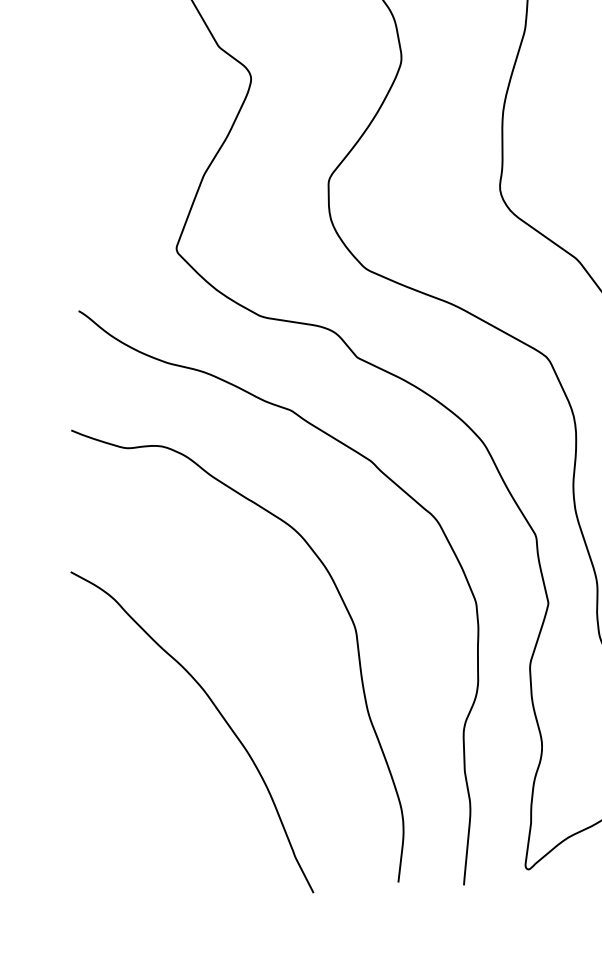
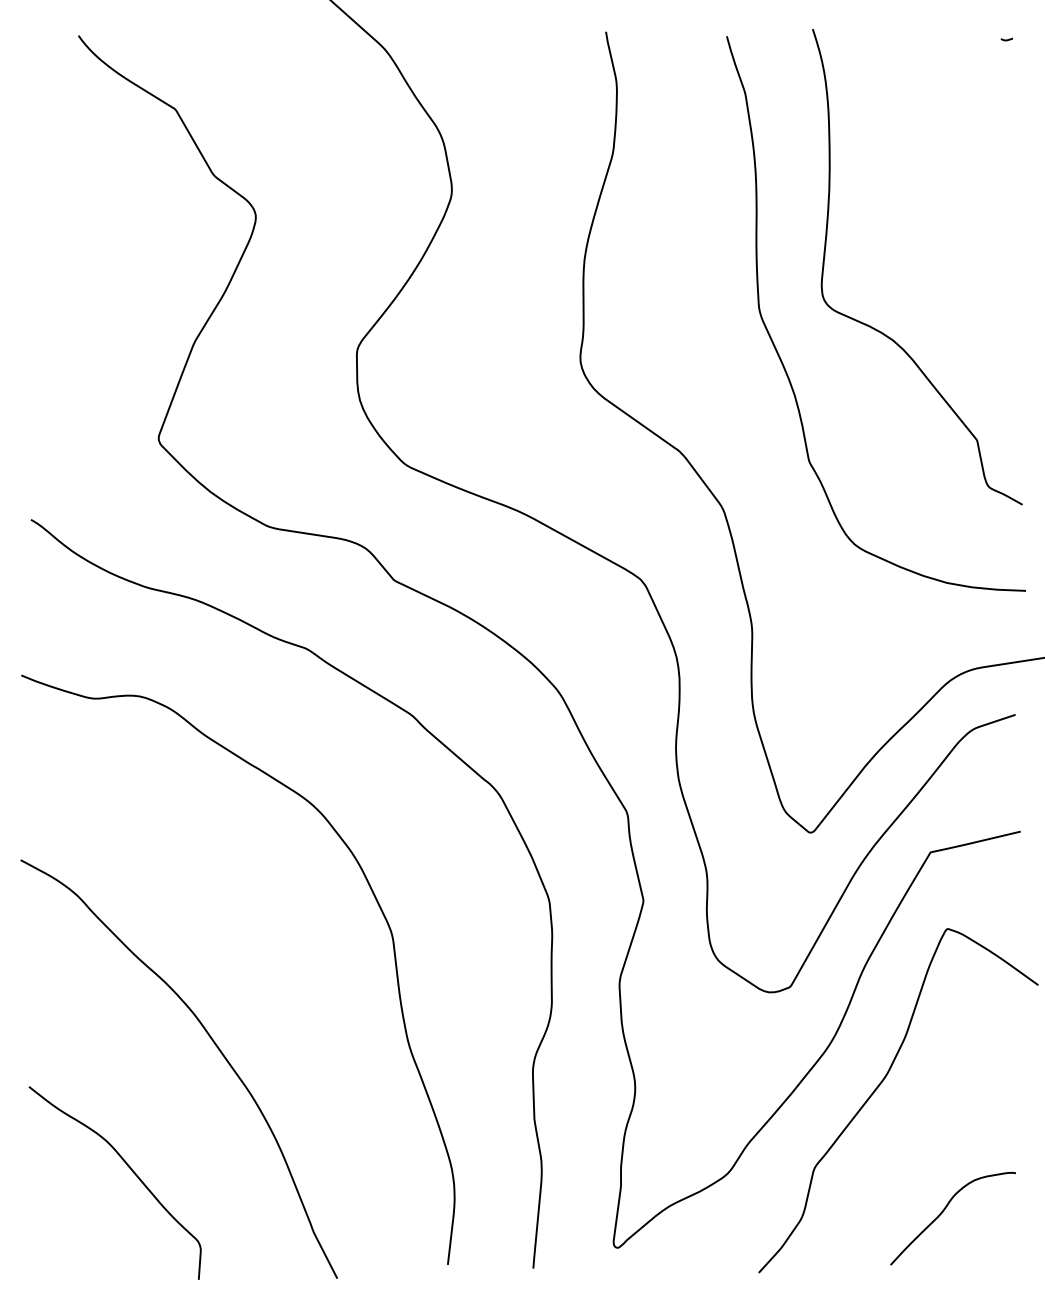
curve: (153, 807) -> (128, 1167), added

